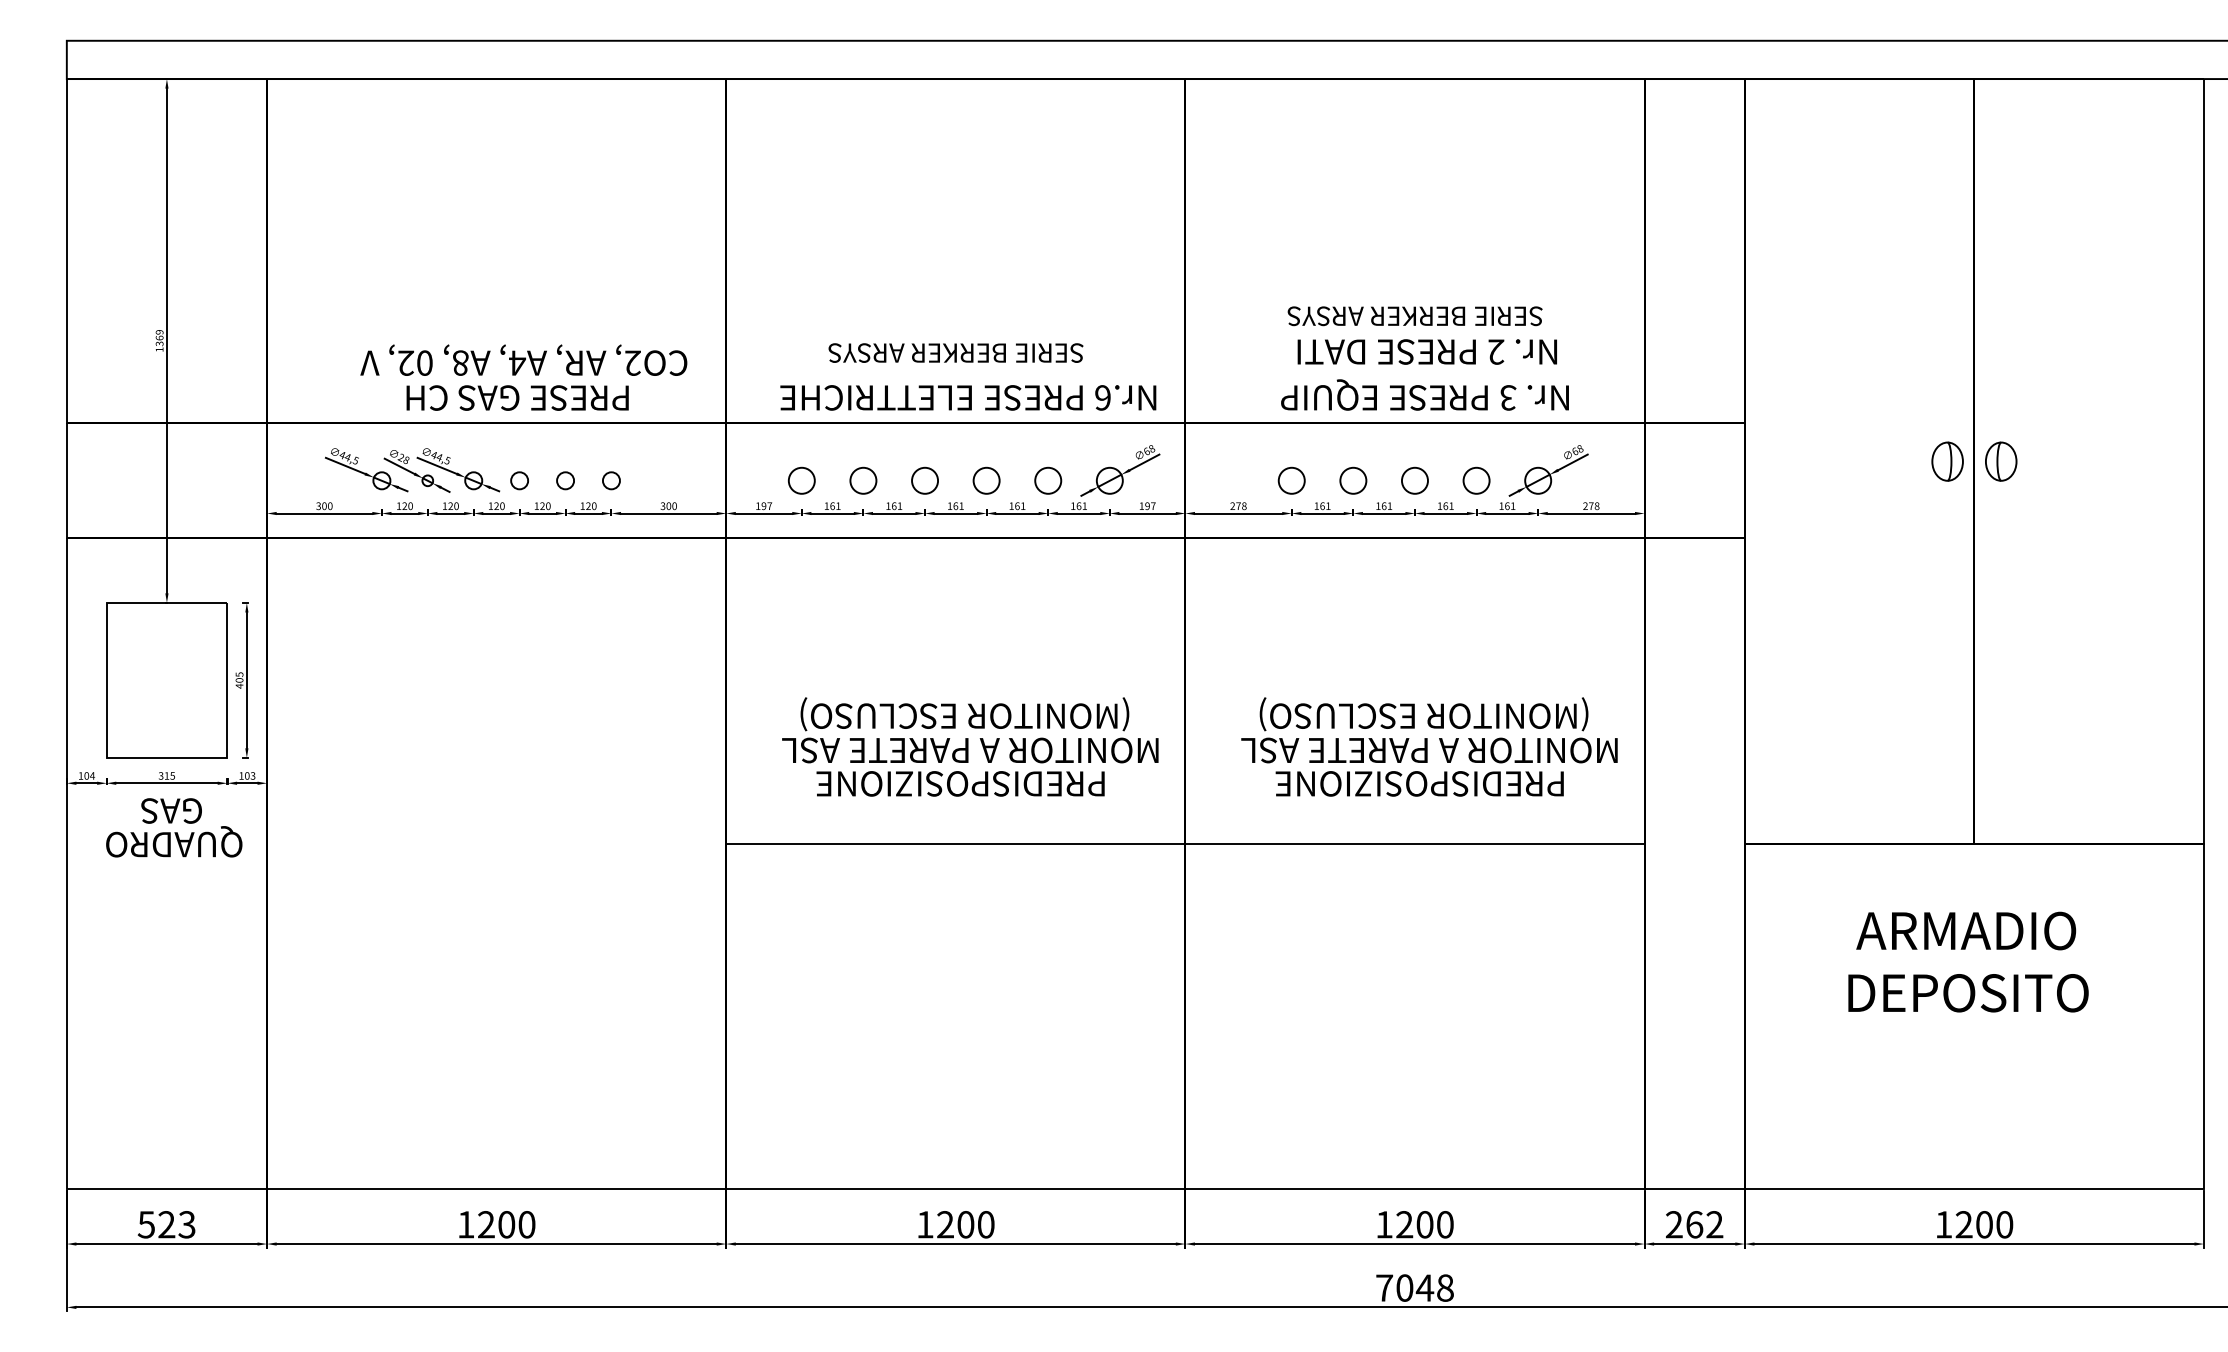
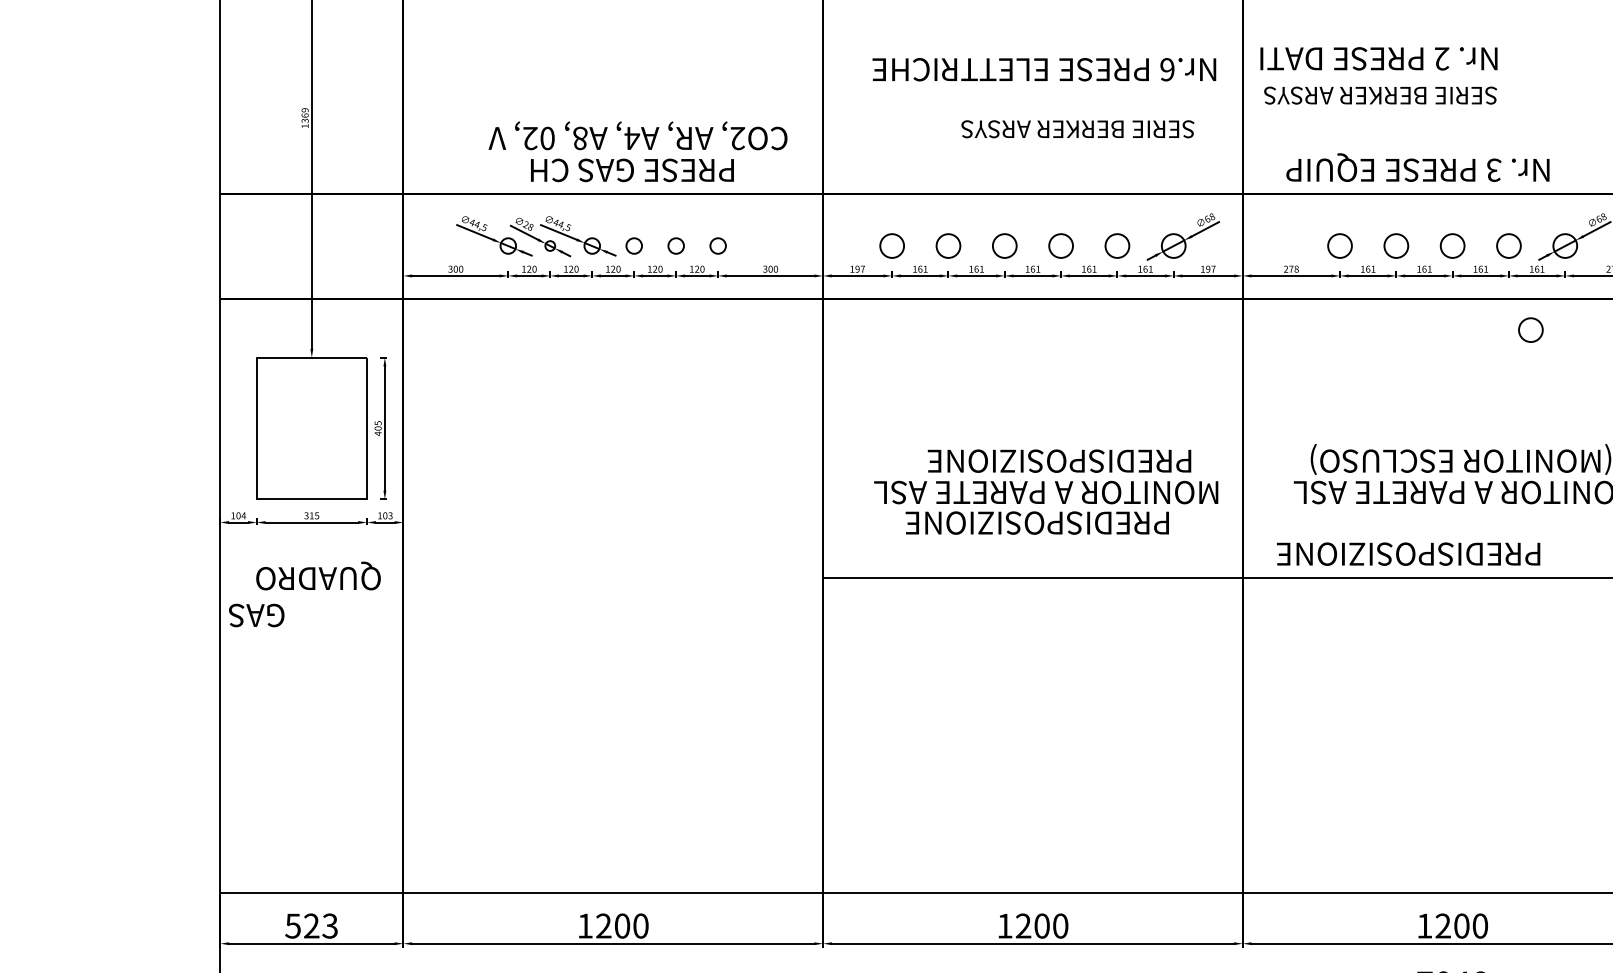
text: (1414, 316) -> (1380, 95), moved
text: (1426, 351) -> (1378, 58), moved
text: (955, 352) -> (1077, 128), moved
text: (1424, 394) -> (1417, 167), moved
text: (968, 397) -> (1044, 69), moved
circle: (1500, 572) -> (1530, 329), added
text: (964, 714) -> (1040, 459), (MONITOR ESCLUSO) -> PREDISPOSIZIONE
text: (1419, 783) -> (1408, 553), moved
text: (171, 810) -> (256, 615), moved

